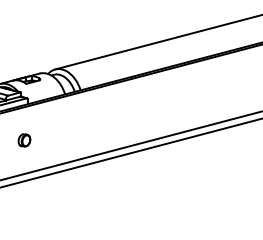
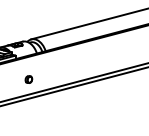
part: (23, 140) -> (28, 79), moved

